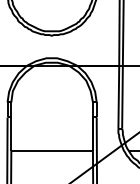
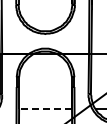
line: (52, 150) -> (45, 108), solid -> dashed

